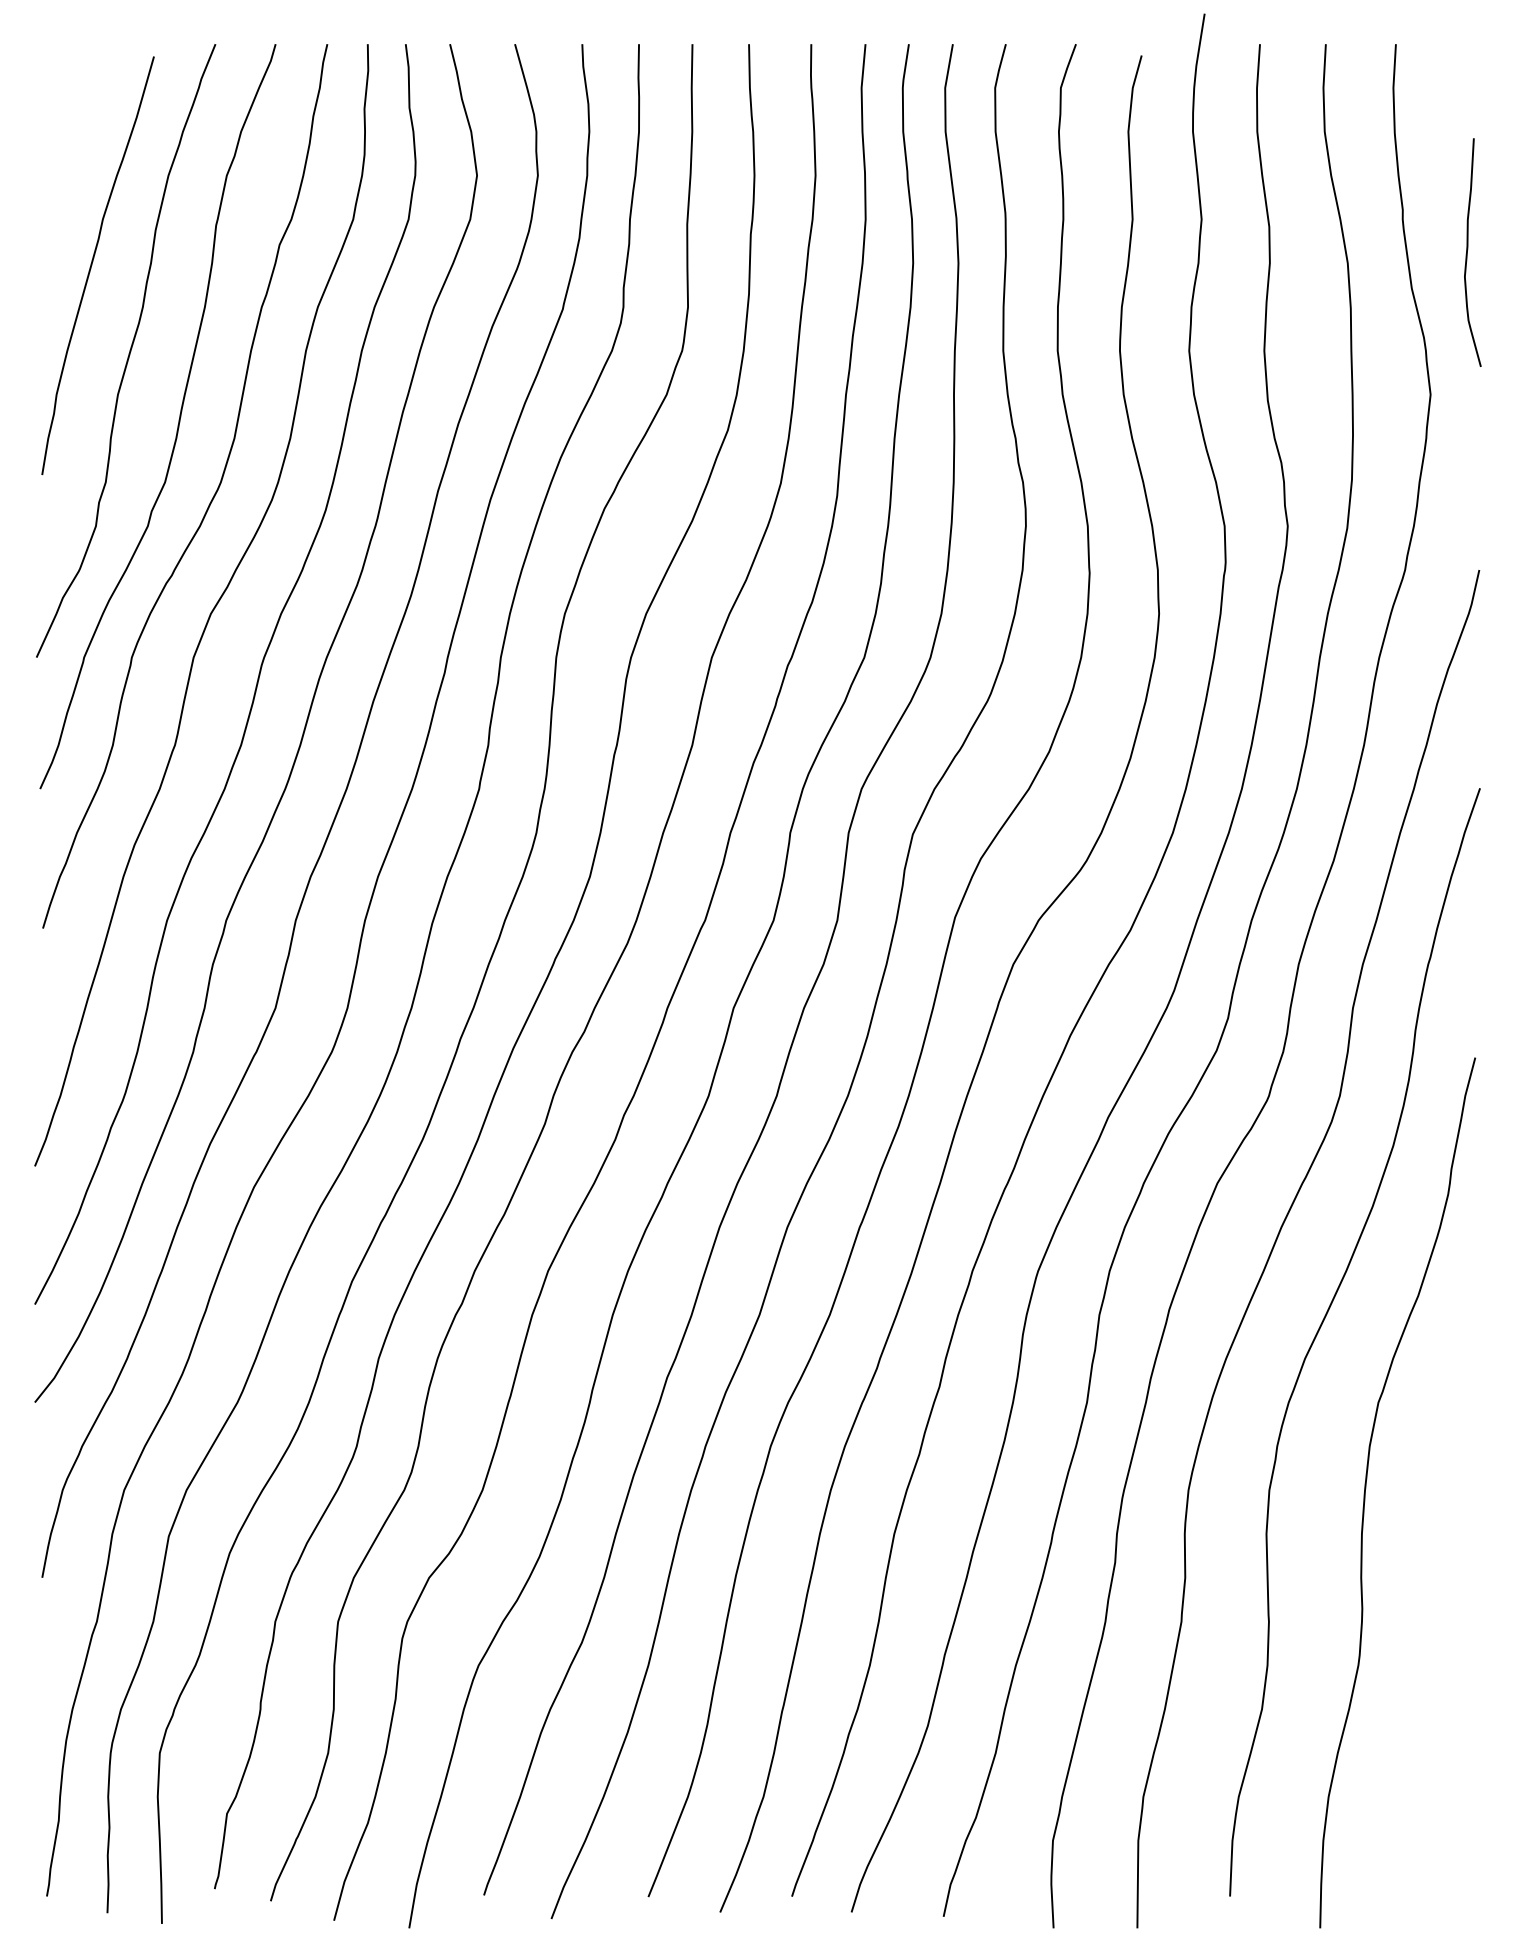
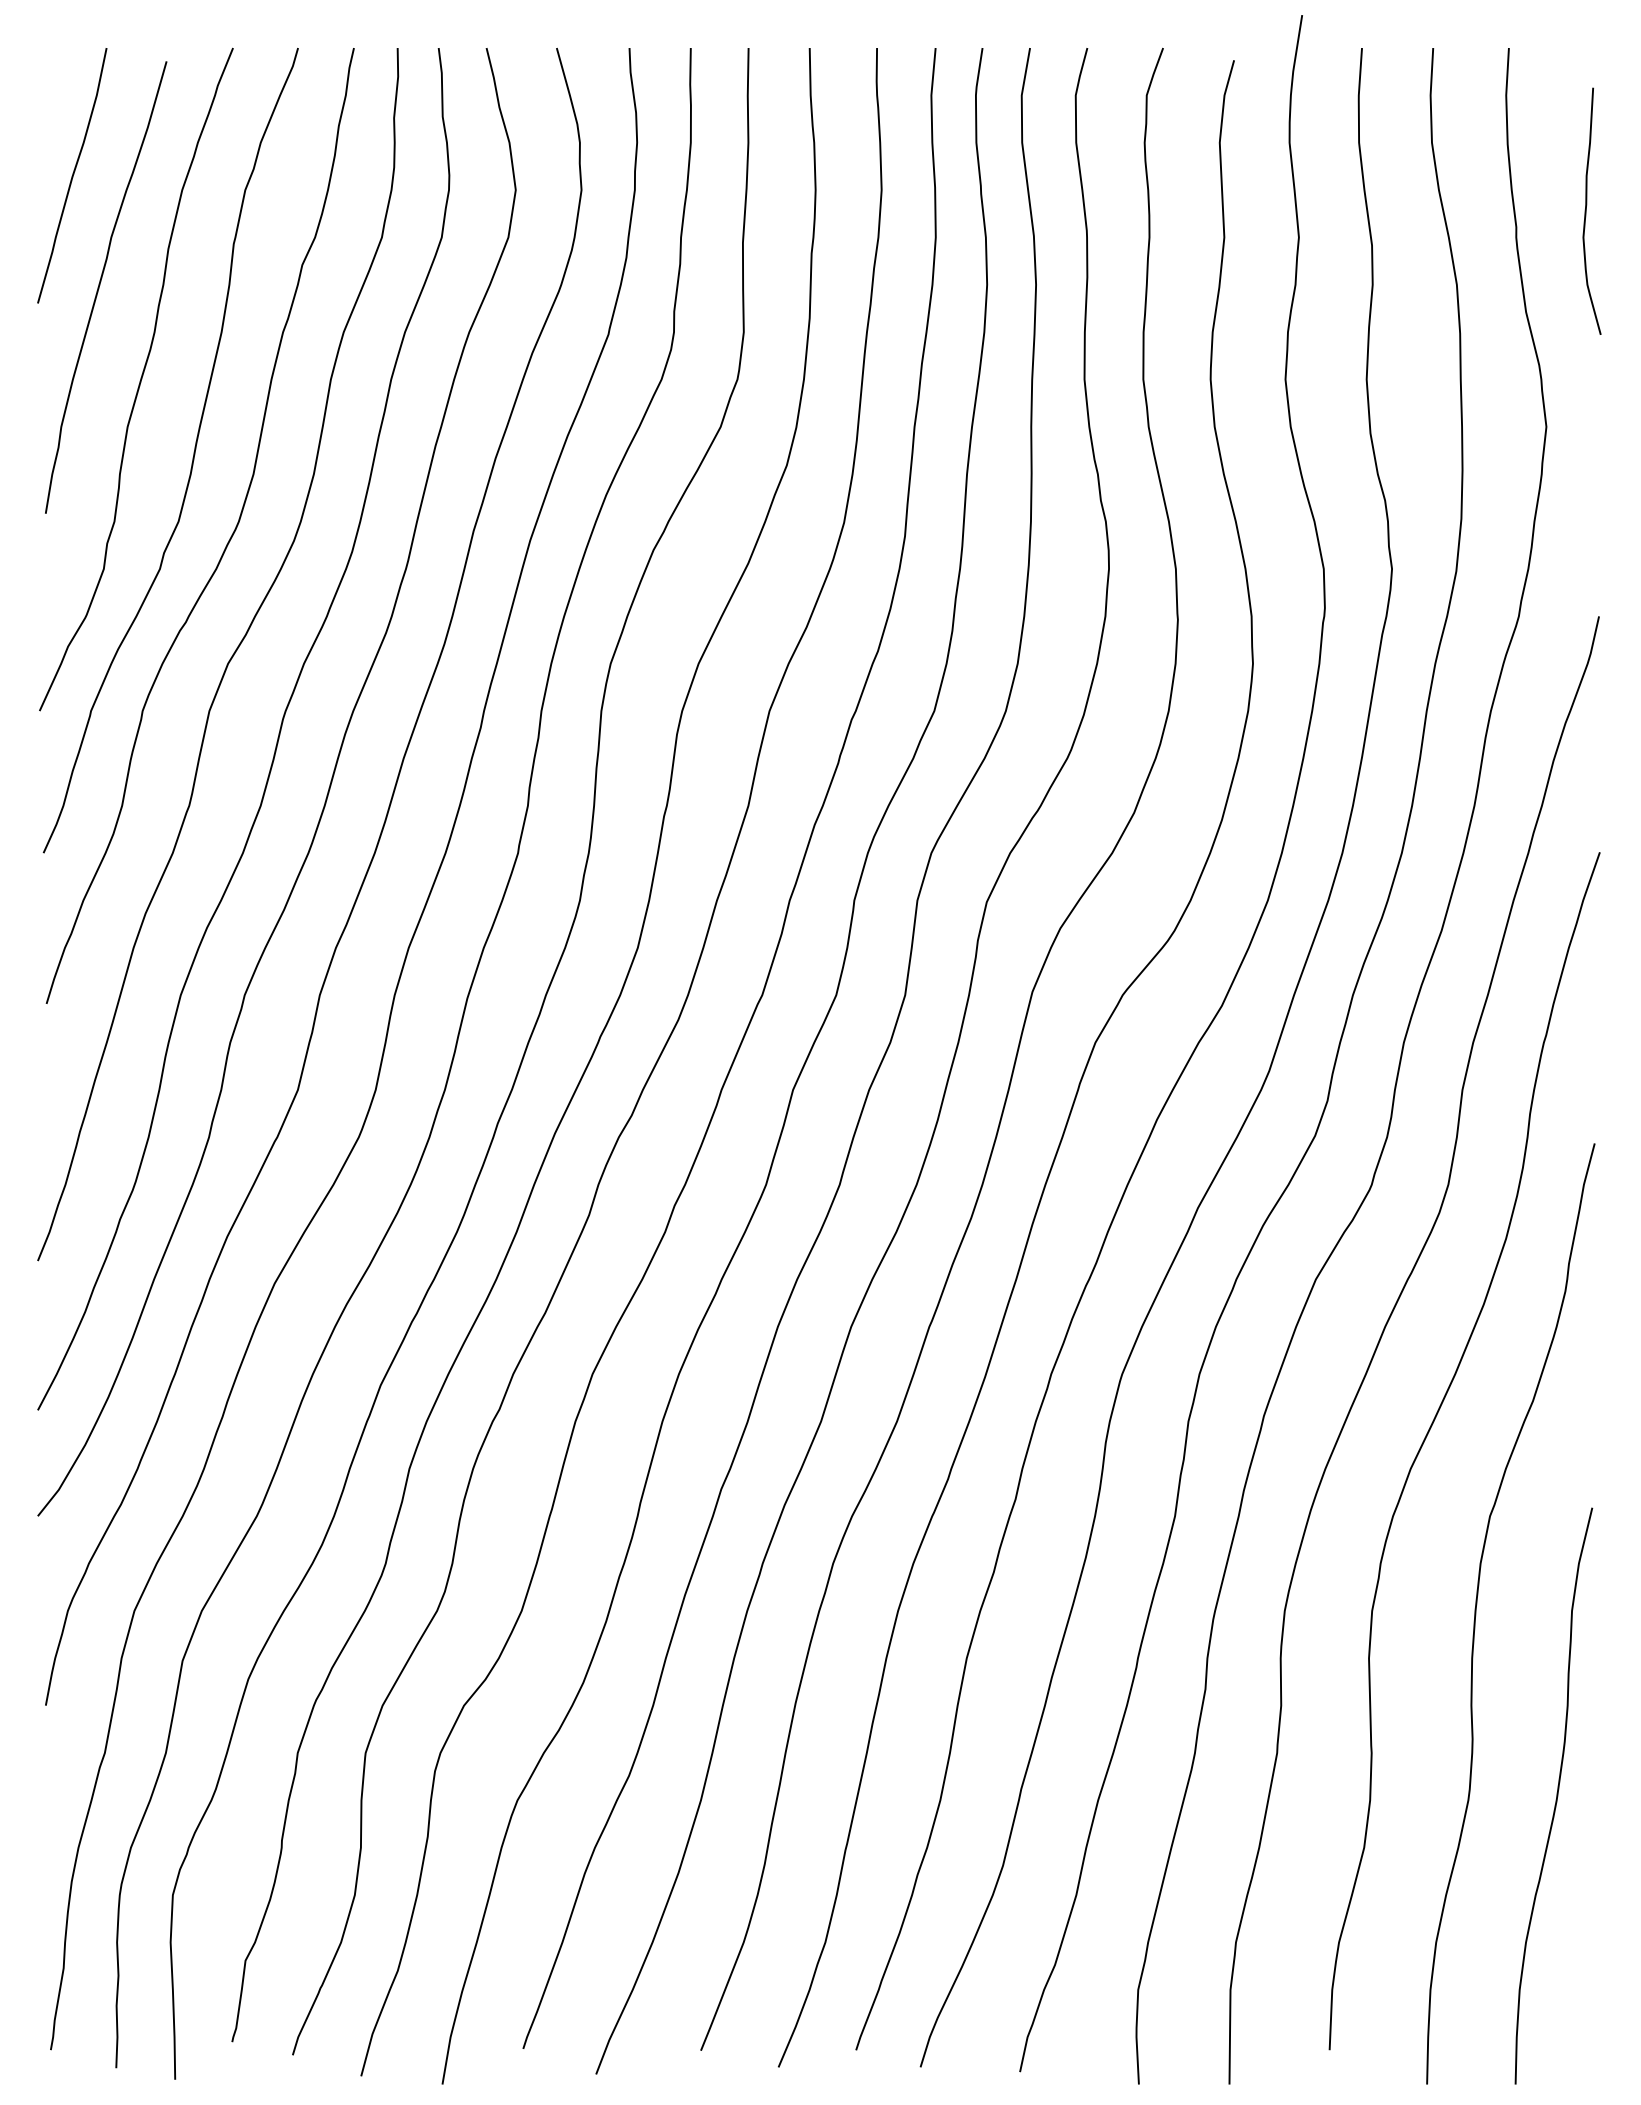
curve: (66, 162) -> (72, 175), added
curve: (1467, 251) -> (1586, 210), moved
curve: (1439, 1660) -> (1556, 1795), added

